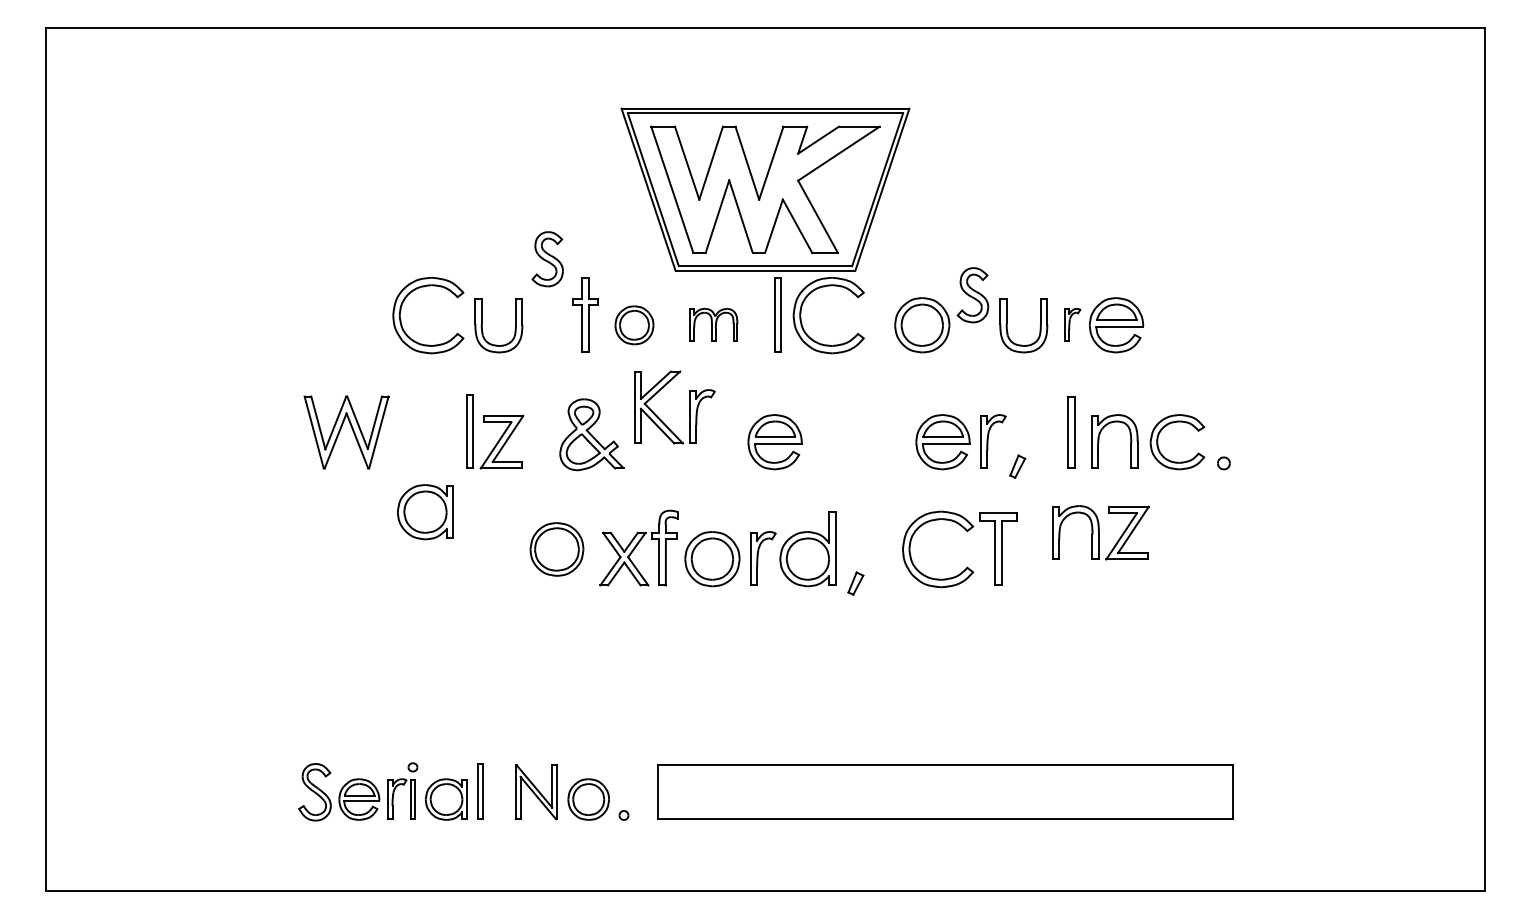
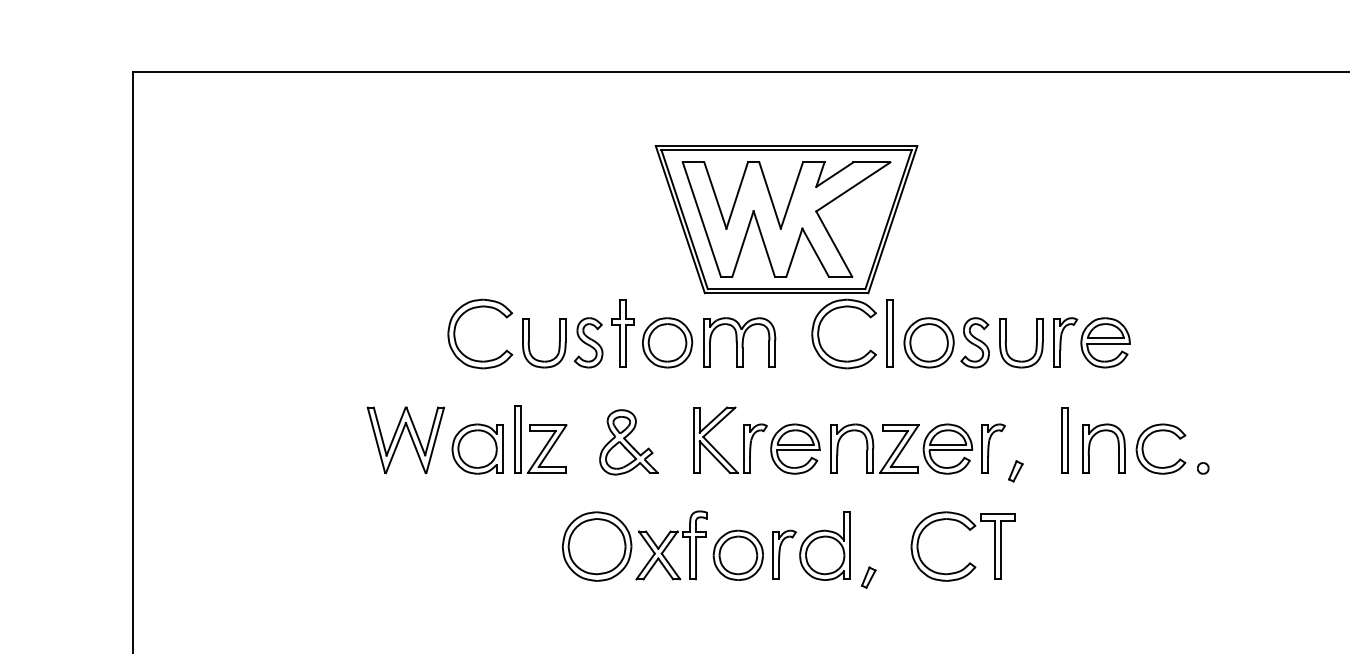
part: (547, 259) -> (588, 343), moved
part: (972, 295) -> (974, 343), moved
part: (777, 314) -> (889, 333), moved
part: (713, 324) -> (739, 342), size x1.67
part: (1072, 324) -> (1065, 342), size x1.67
part: (634, 325) -> (667, 343), size x1.43
part: (689, 407) -> (743, 440), moved
part: (425, 512) -> (477, 449), moved
part: (1100, 532) -> (874, 448), moved
part: (556, 549) -> (596, 546), size x1.43

